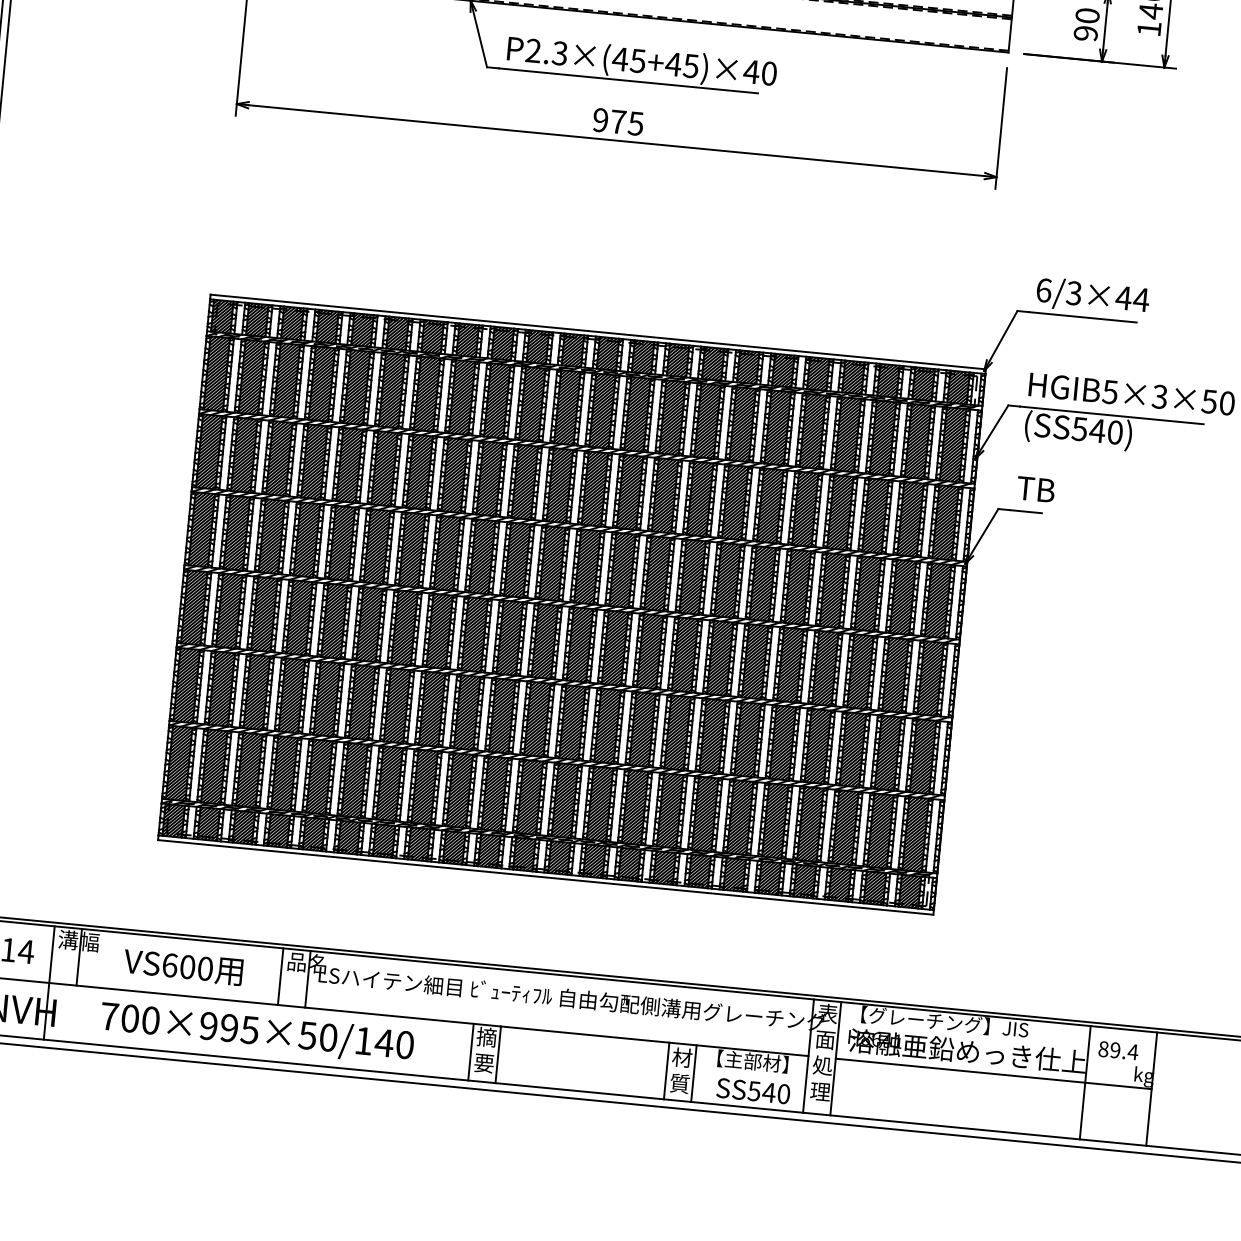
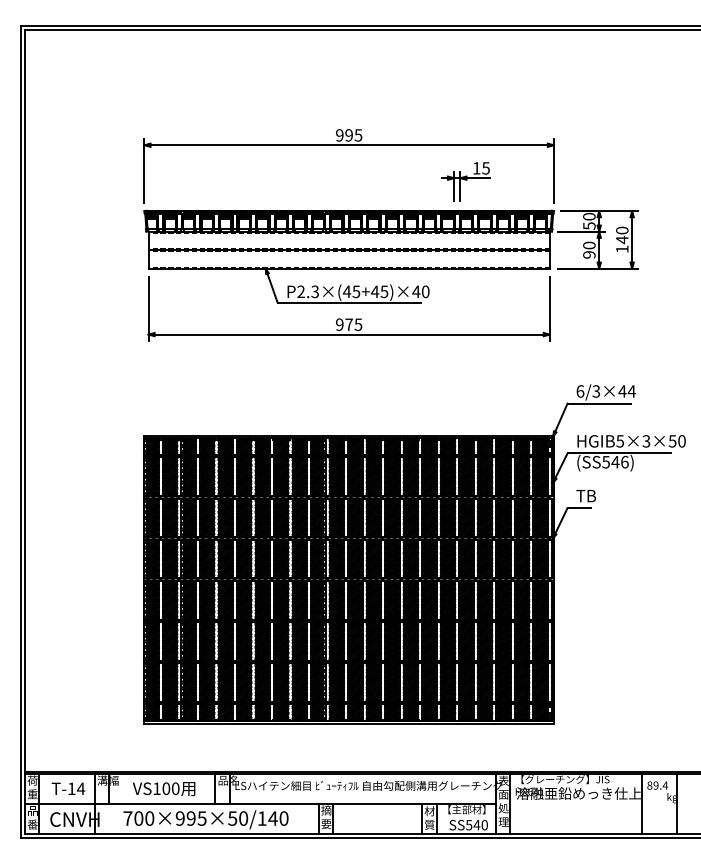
text: (1114, 432) -> (624, 462), (SS540) -> (SS546)
text: (169, 964) -> (156, 788), VS600 -> VS100
line: (993, 1074) -> (593, 804), removed

